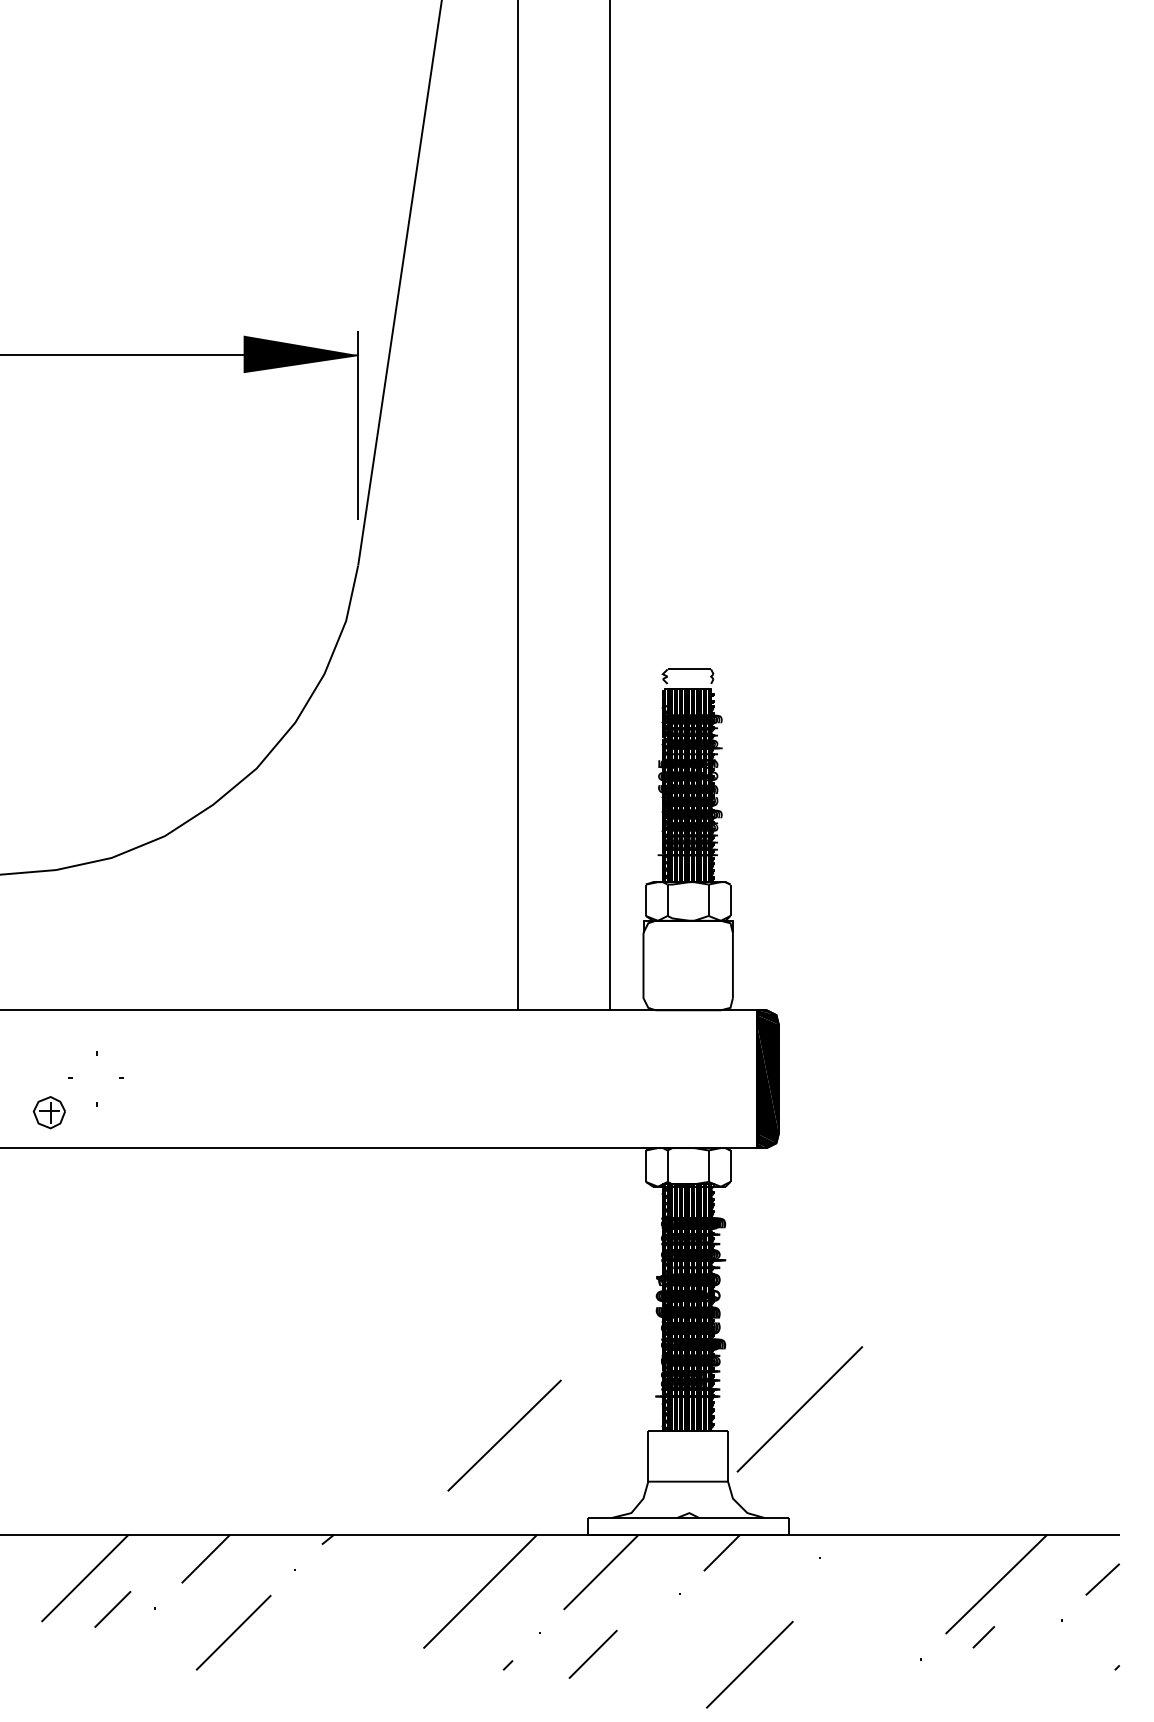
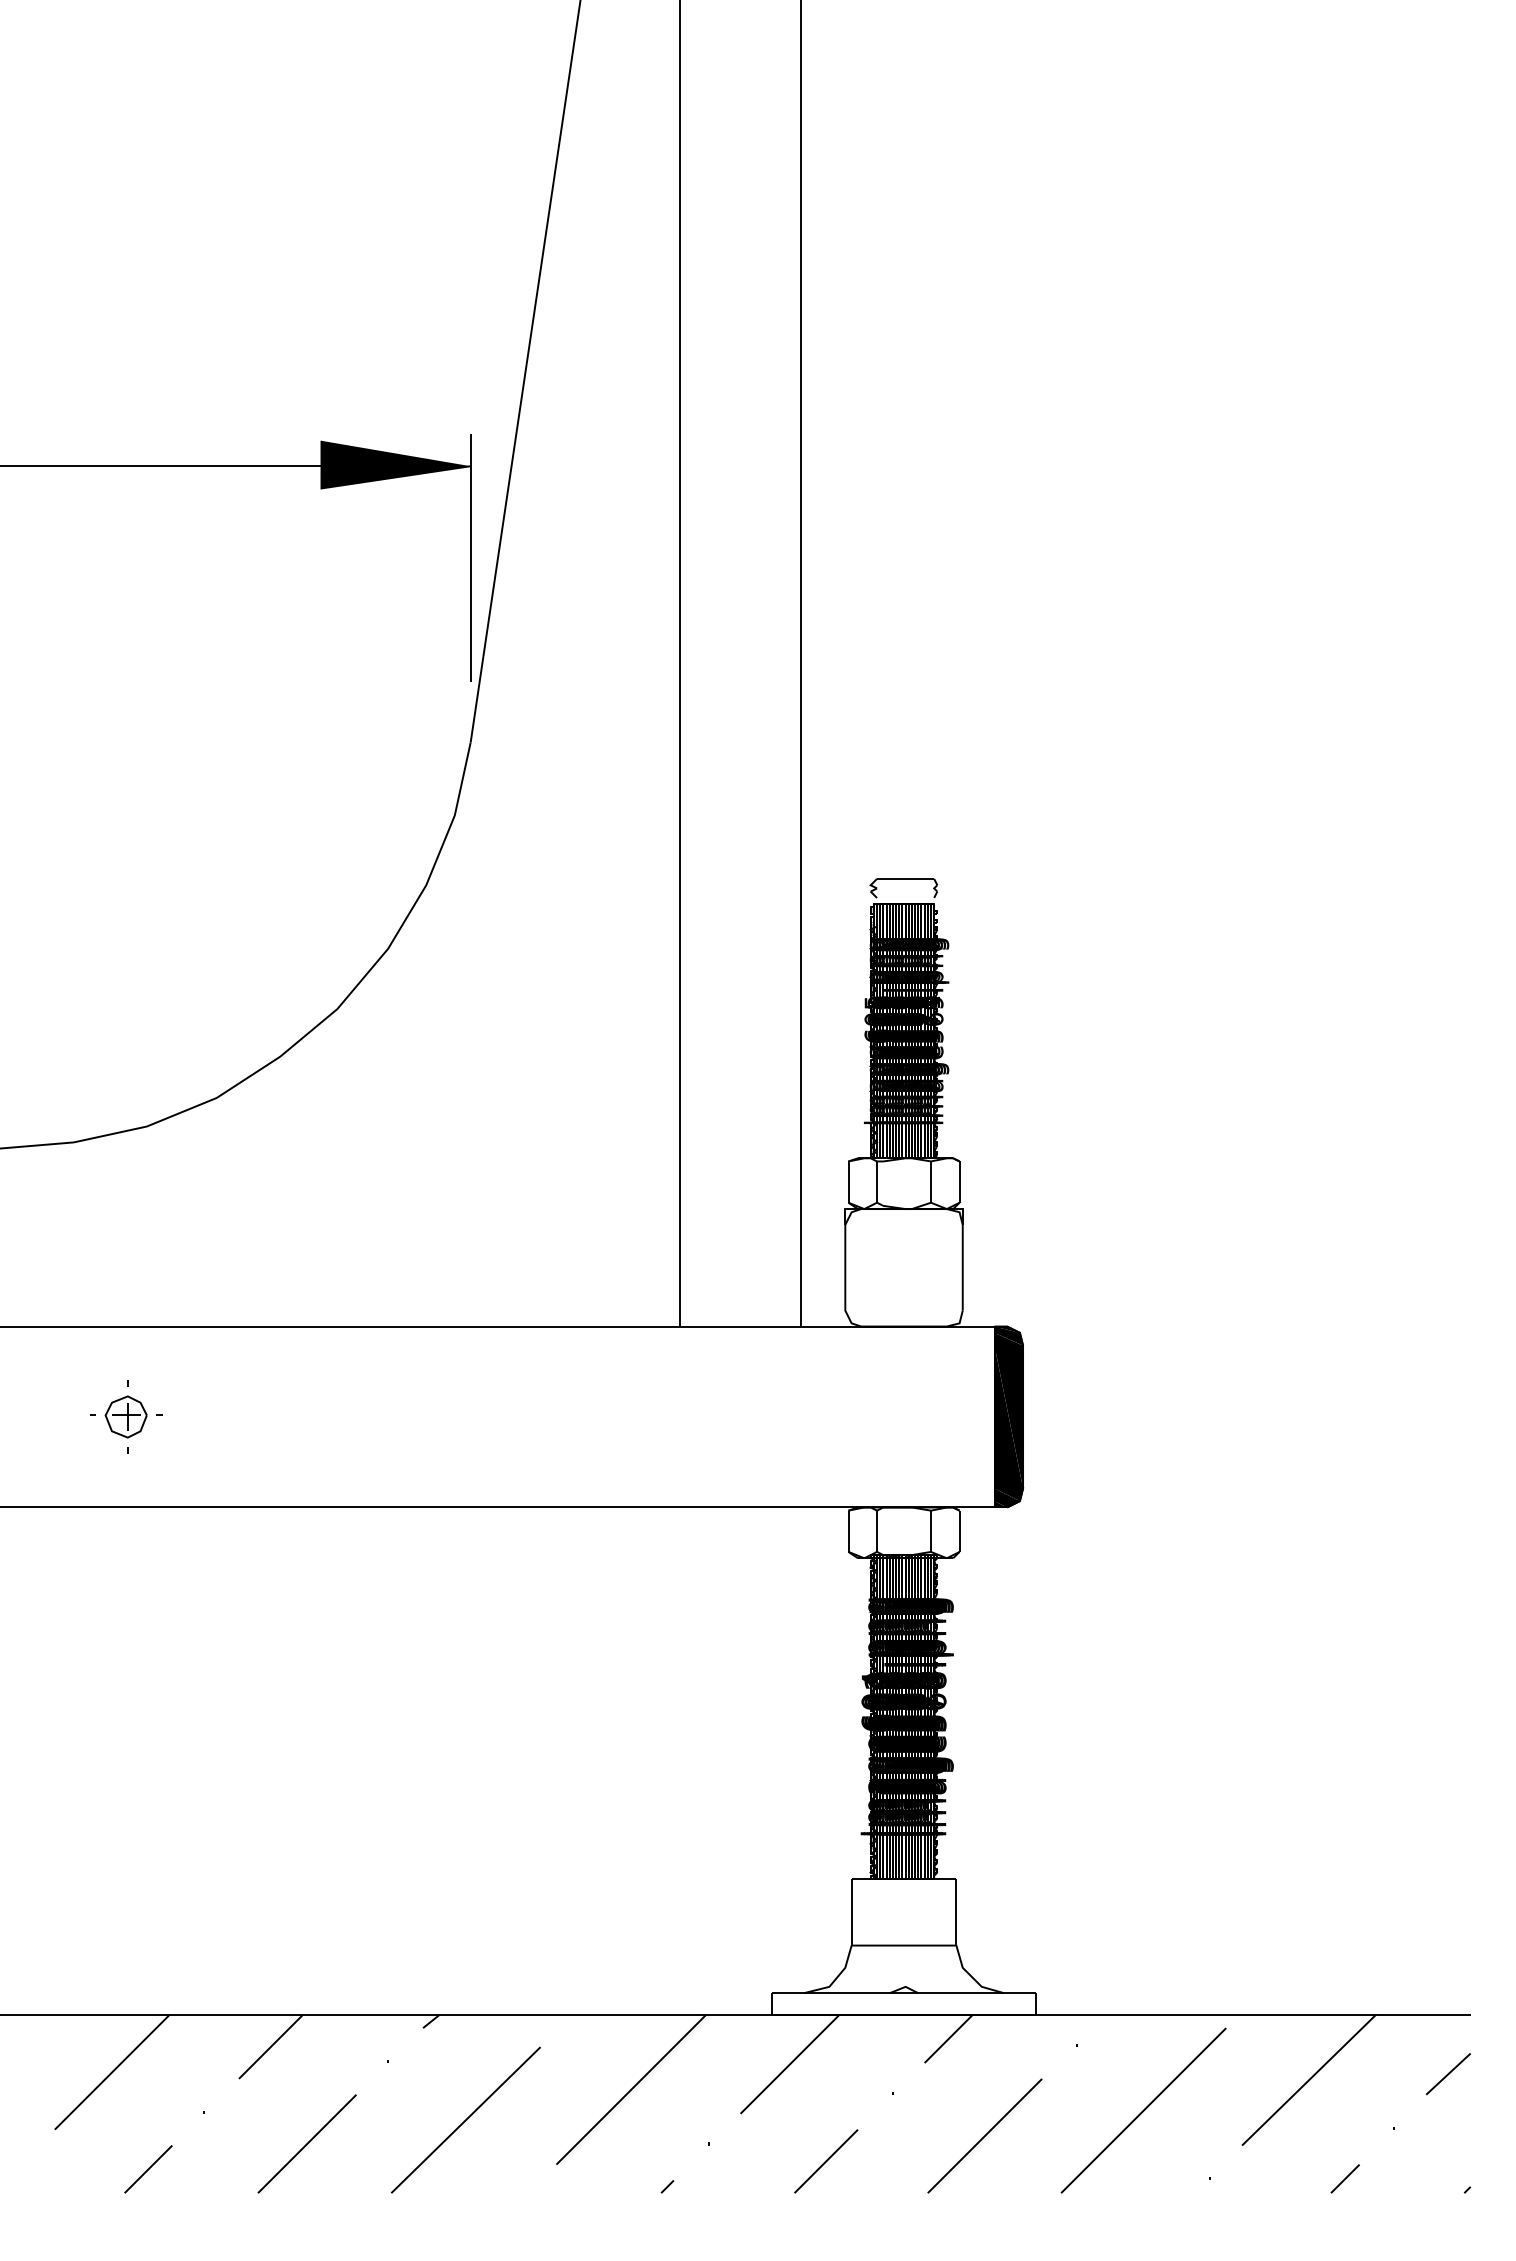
part: (48, 1112) -> (125, 1416), moved
line: (799, 1409) -> (1143, 2110), moved
line: (504, 1435) -> (465, 2119), moved
line: (112, 1609) -> (148, 2169), moved
line: (983, 1636) -> (1344, 2178), moved
line: (593, 1654) -> (826, 2161), moved
line: (749, 1664) -> (984, 2135), moved

